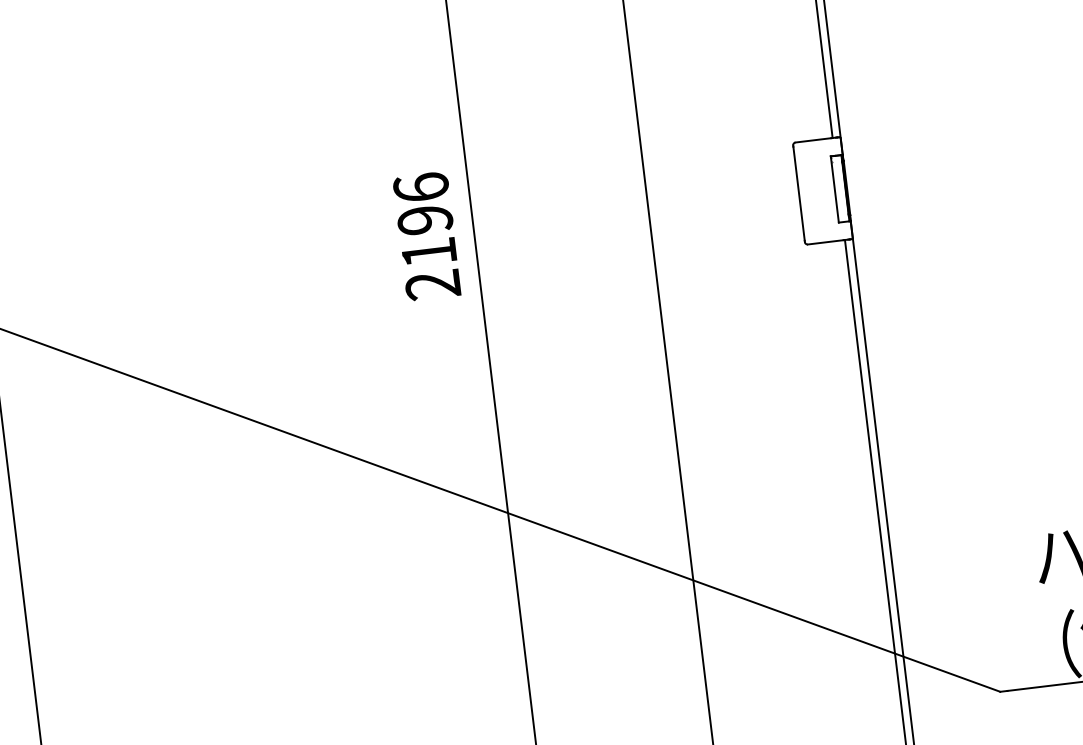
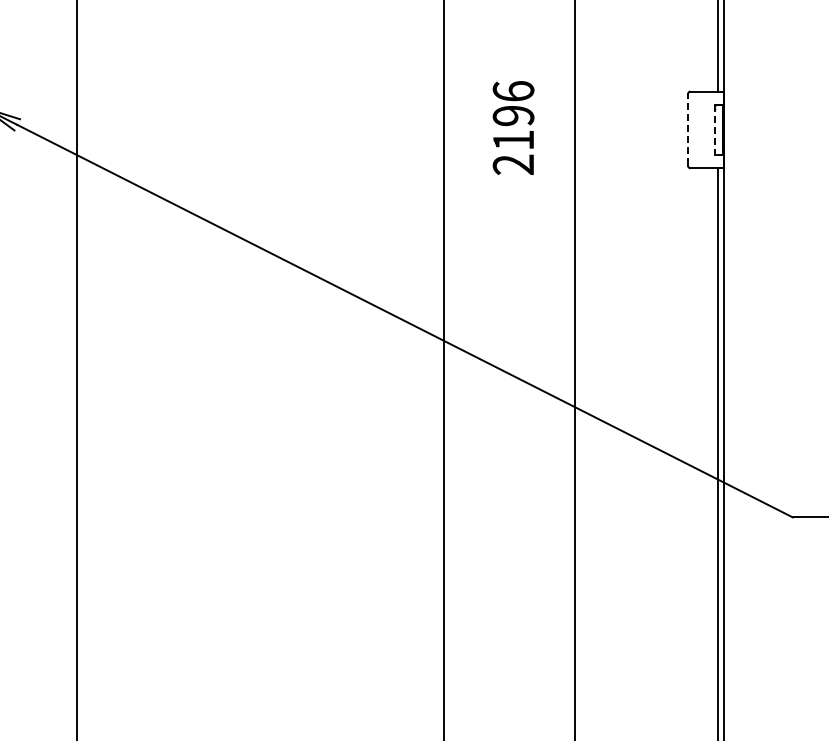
line: (835, 188) -> (715, 129), solid -> dashed
line: (799, 193) -> (688, 129), solid -> dashed
text: (426, 235) -> (513, 127), moved

